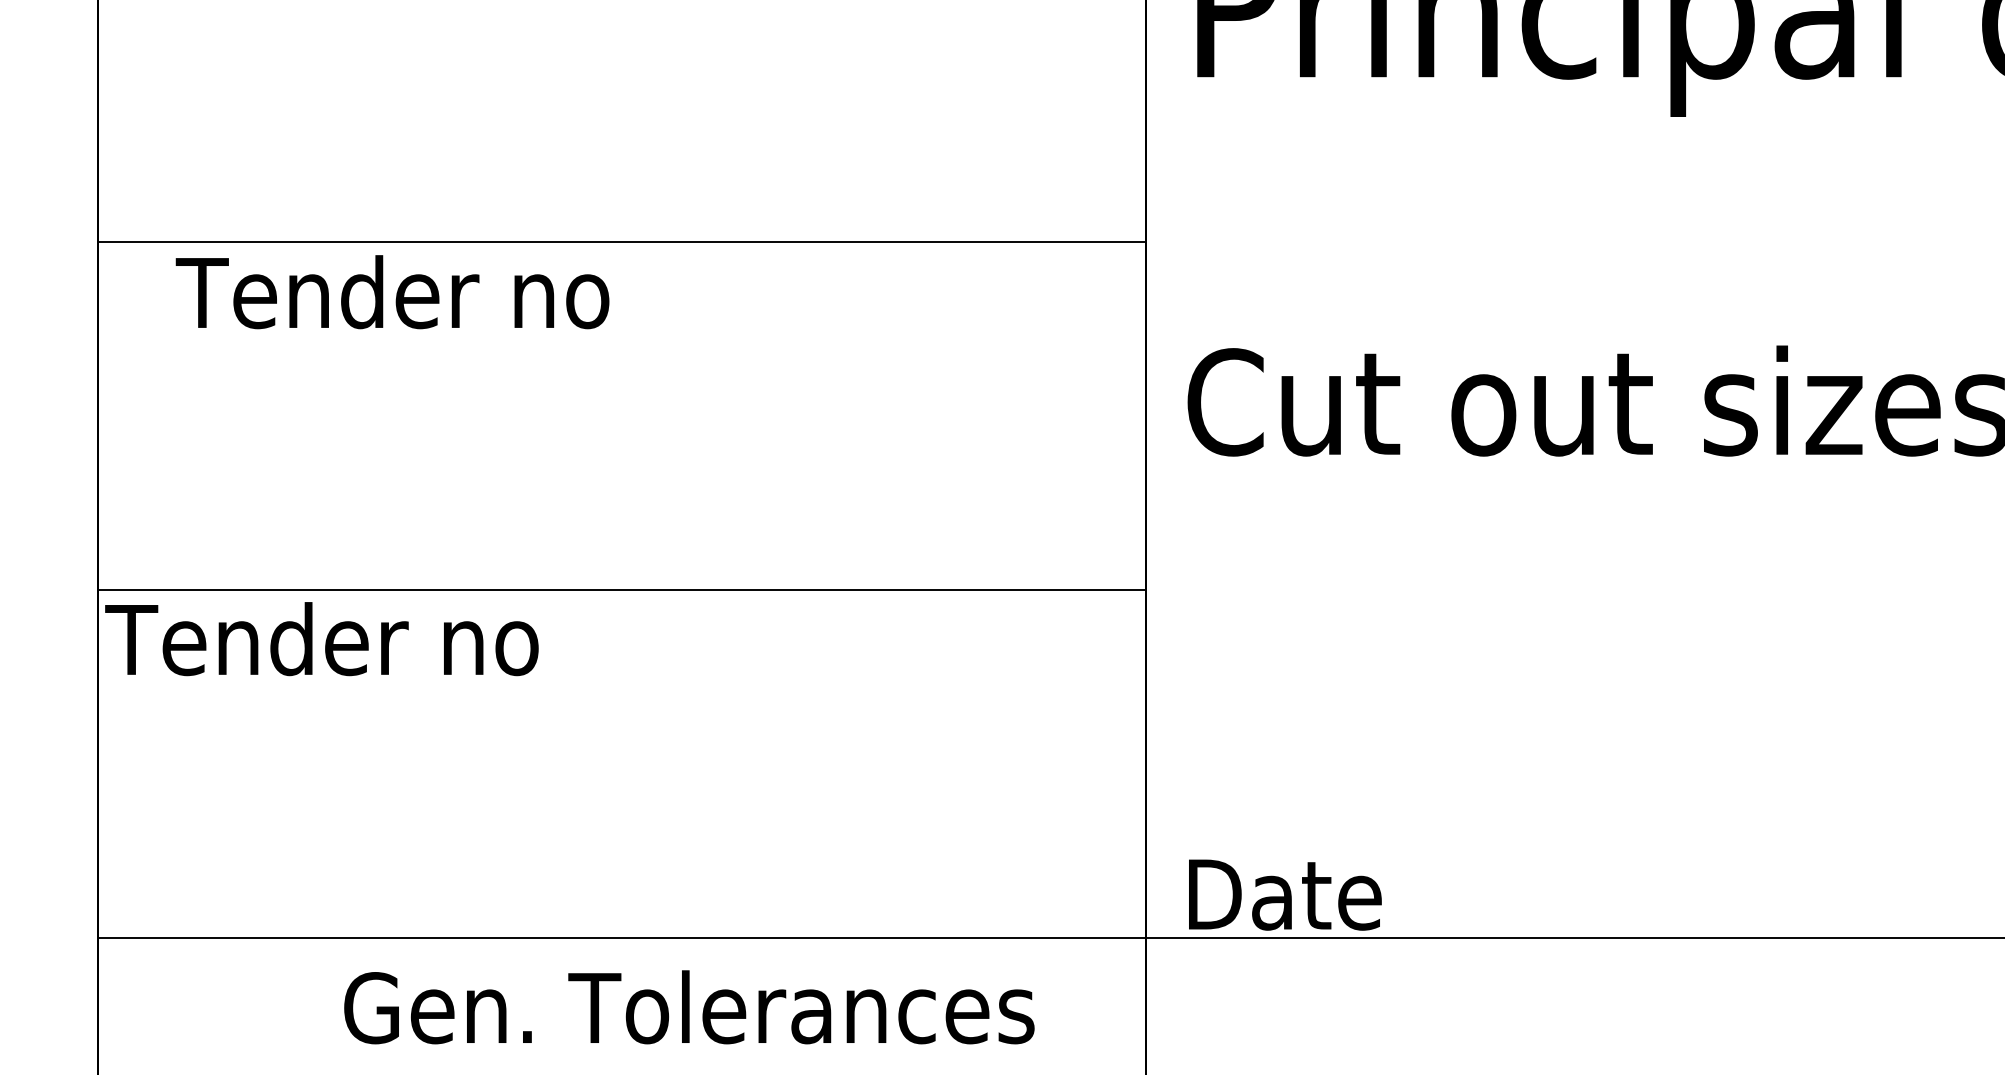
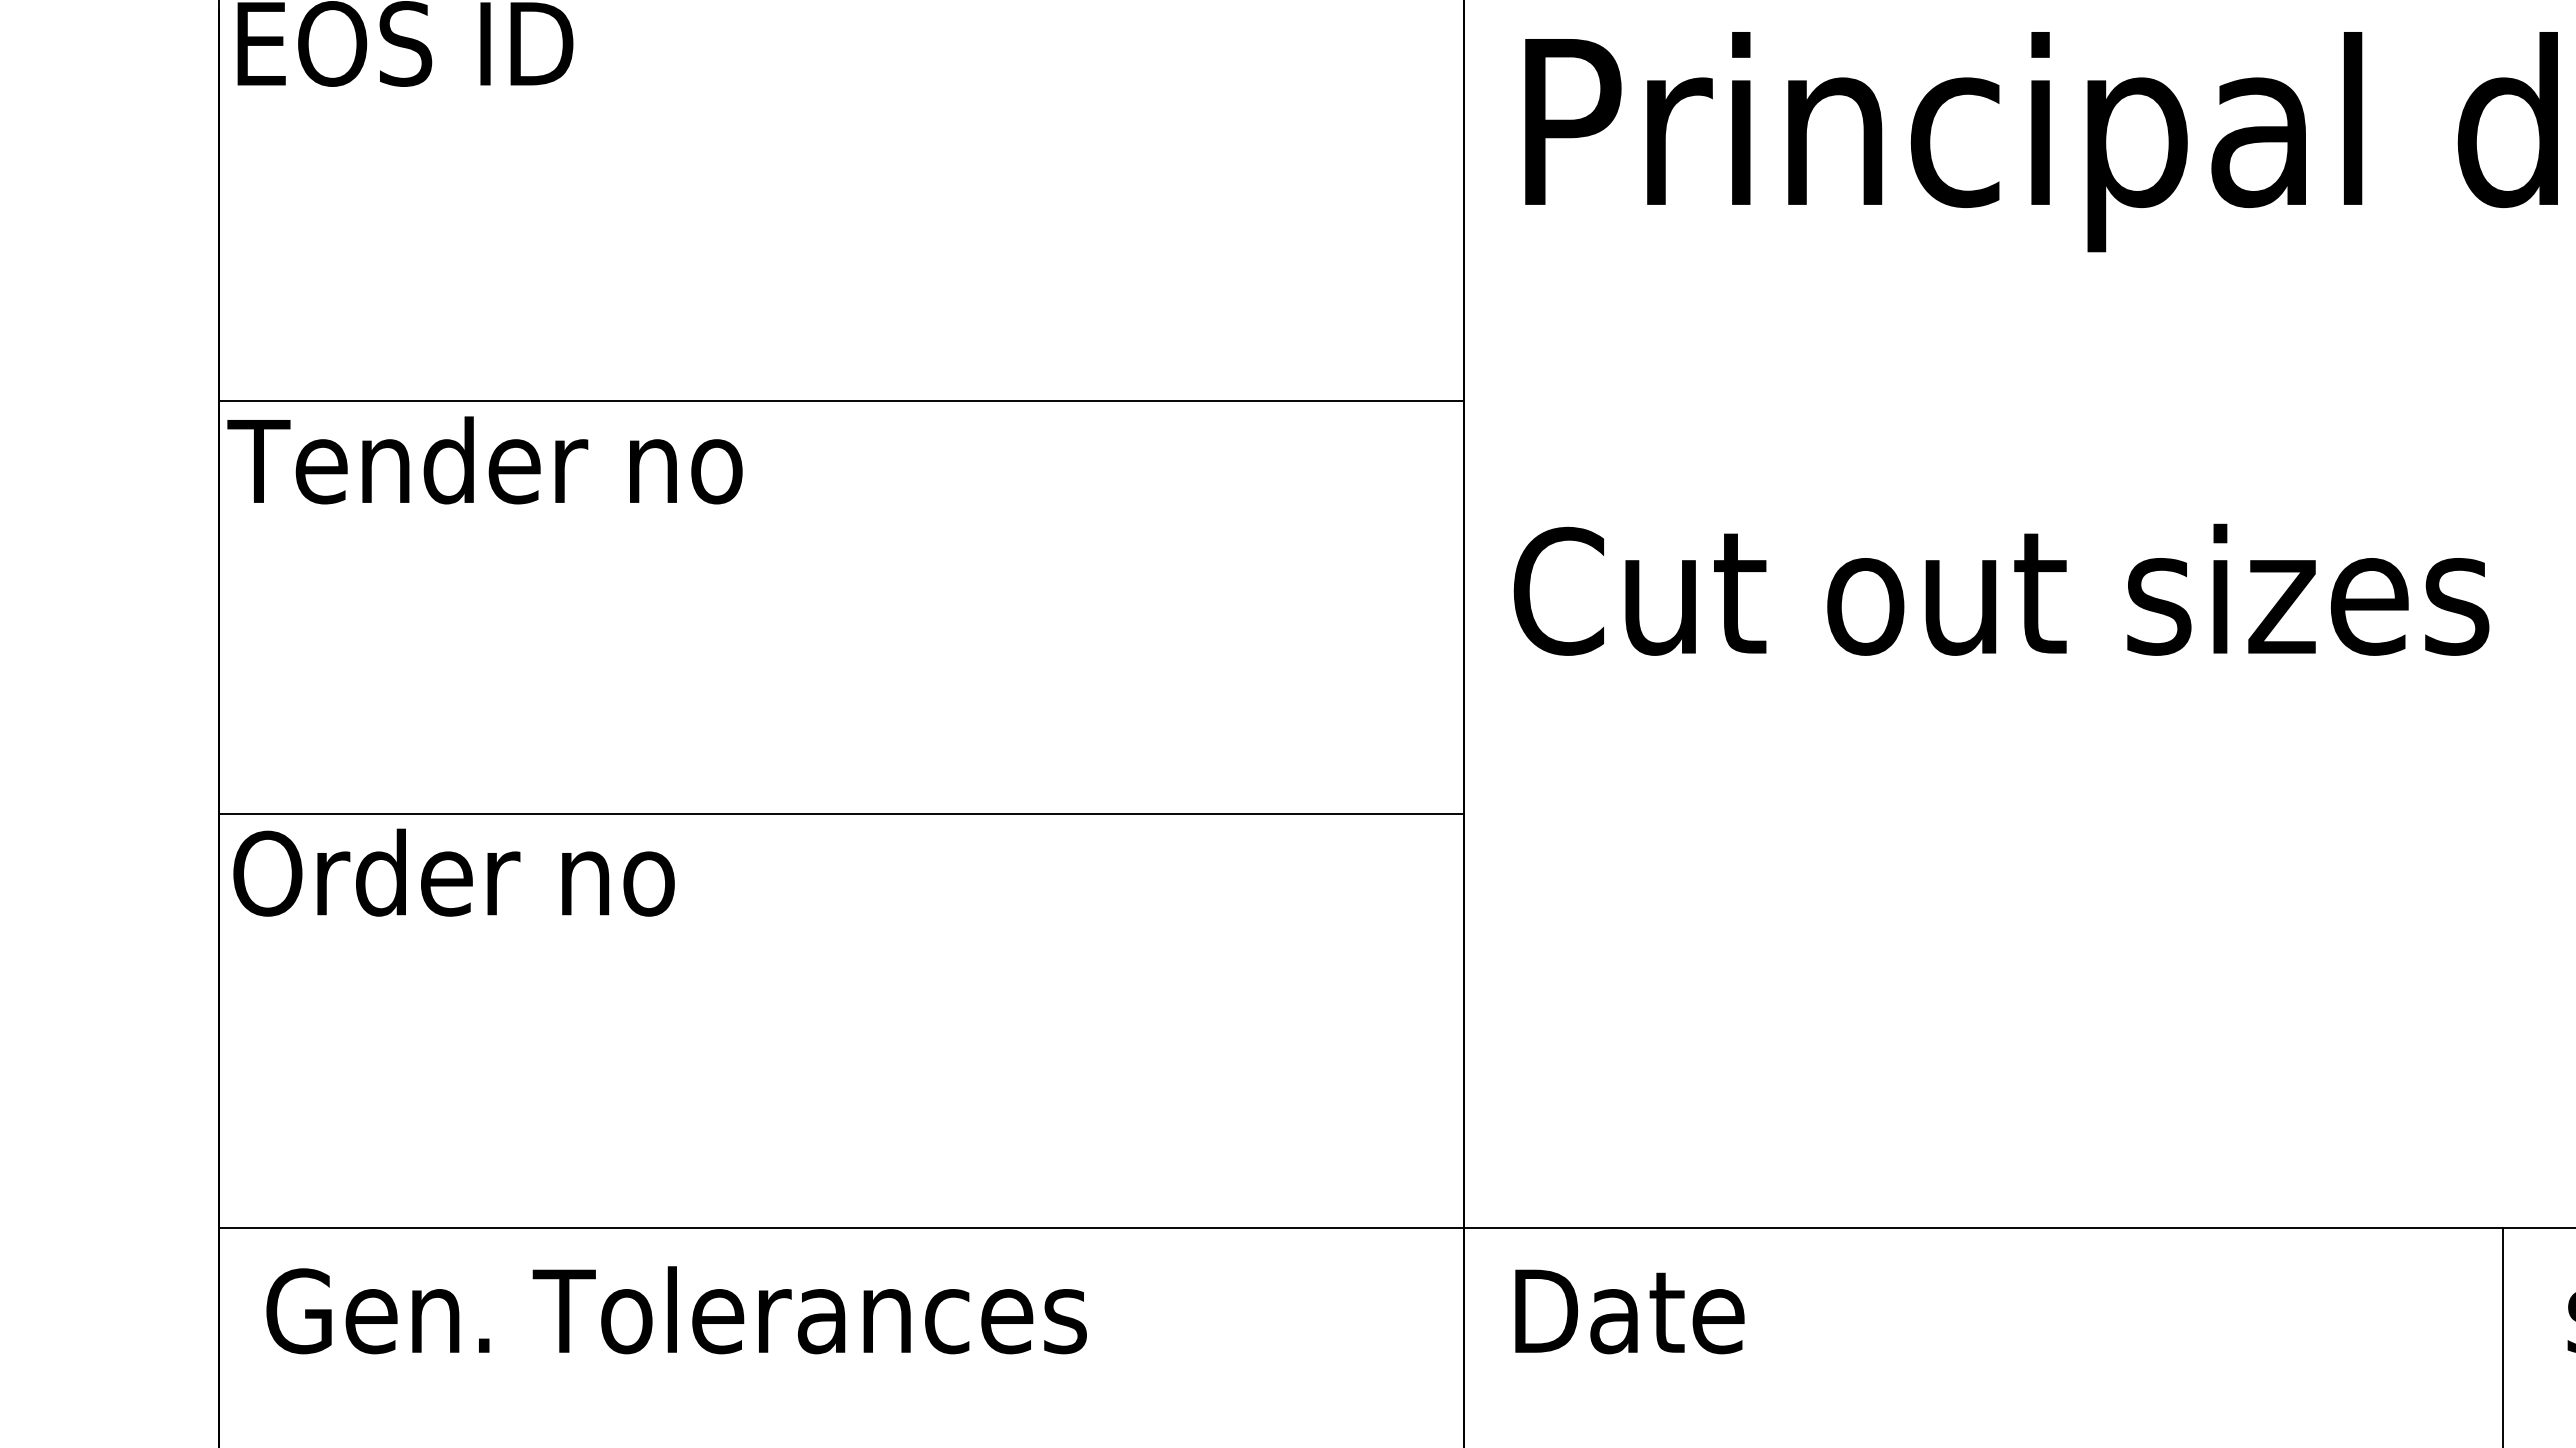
text: (392, 292) -> (484, 460), moved
text: (321, 638) -> (484, 872), Tender no -> Order no
text: (1285, 894) -> (1629, 1311), moved
text: (689, 1007) -> (676, 1310), moved

